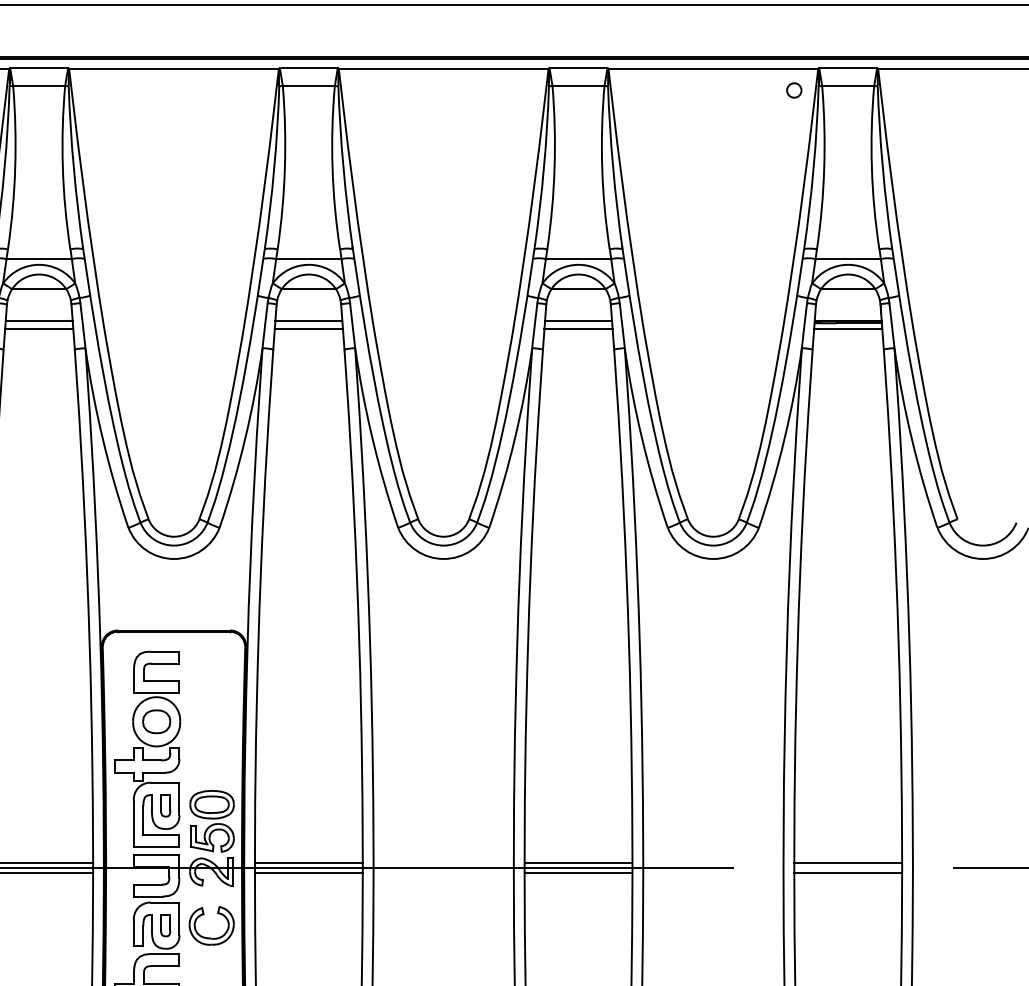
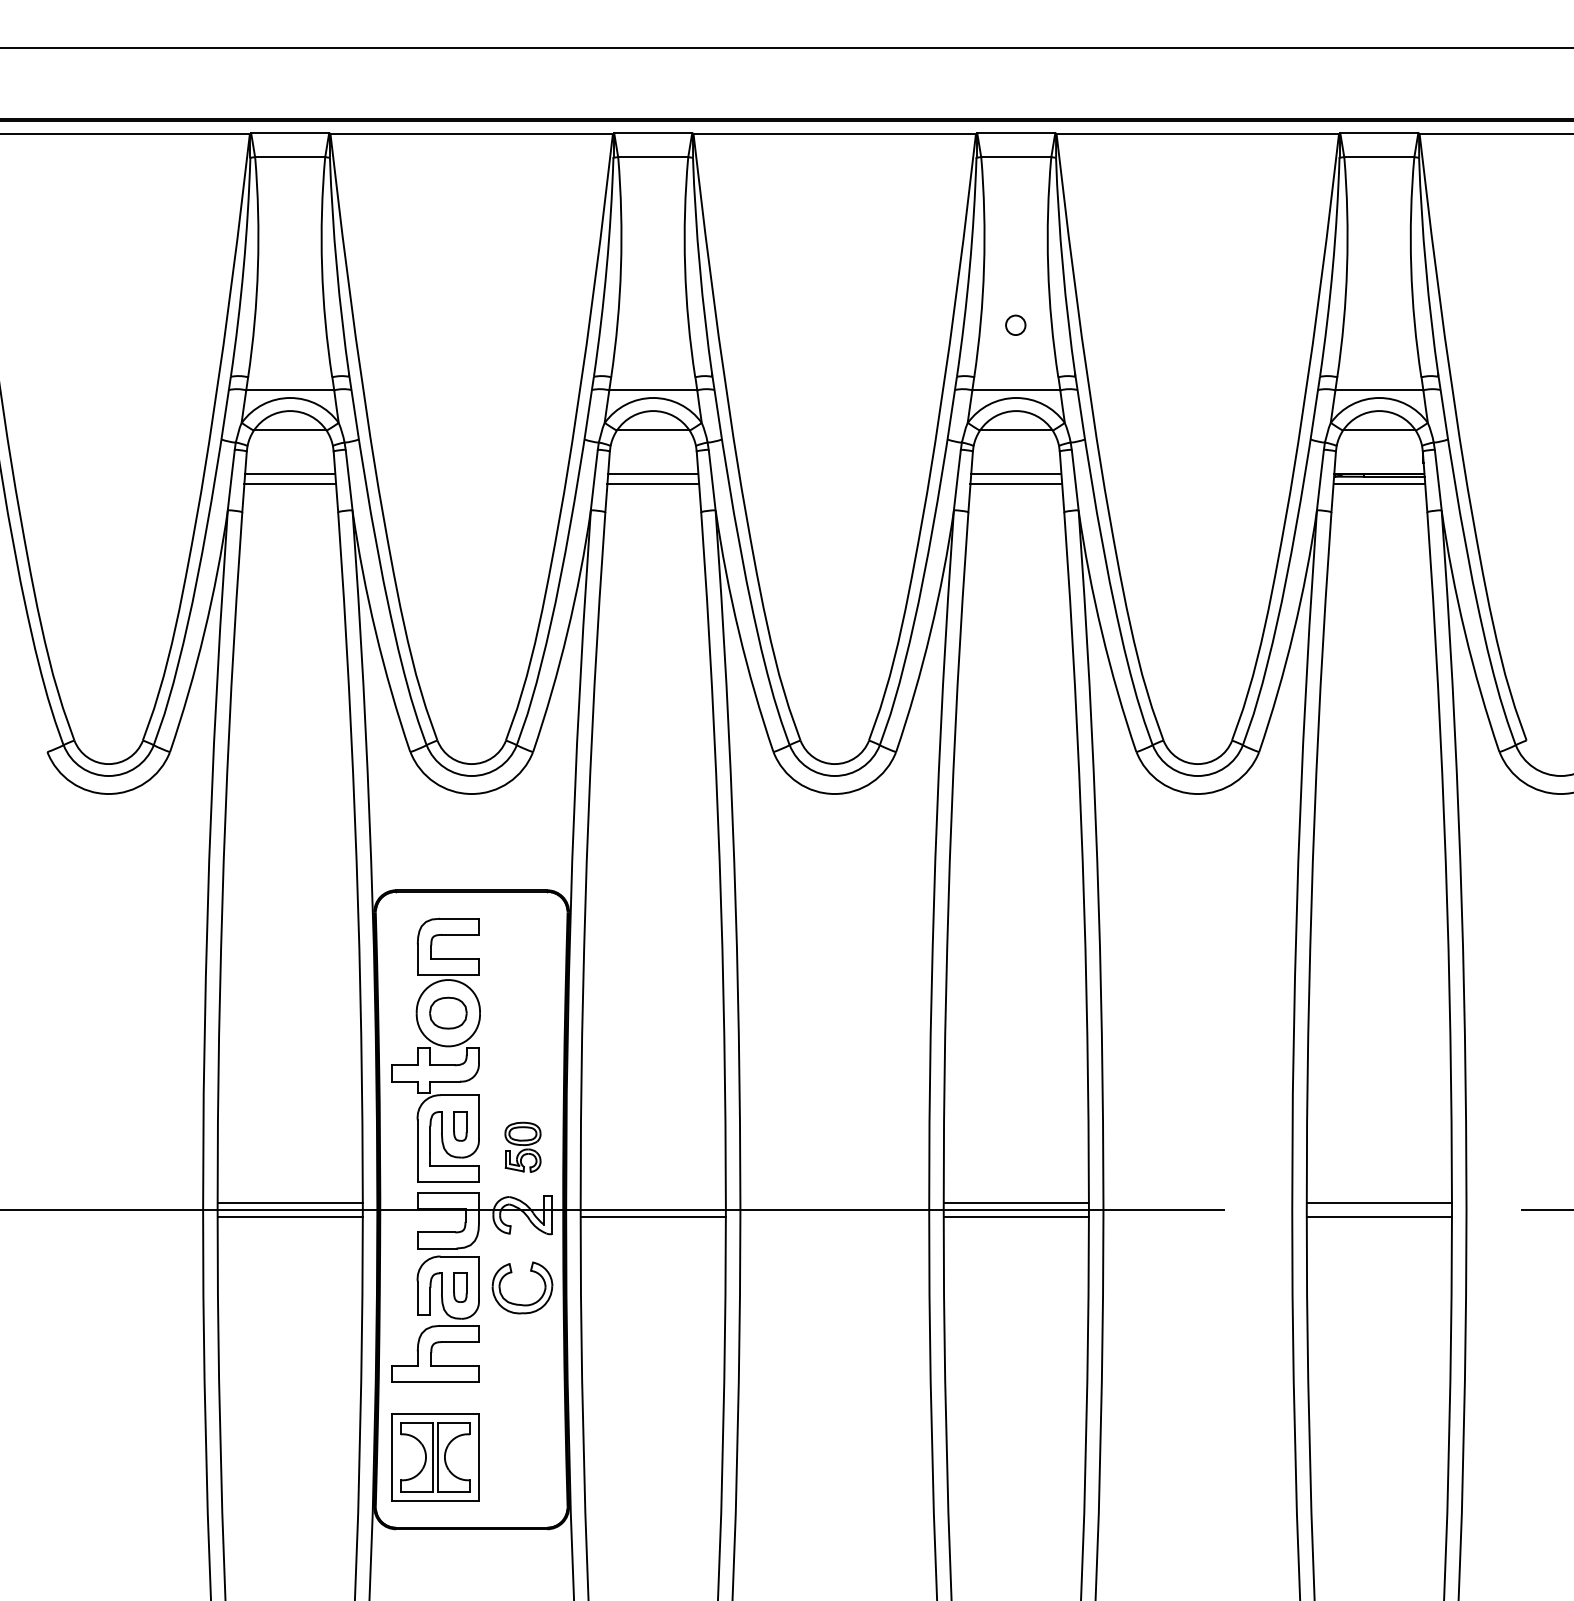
circle: (794, 89) -> (1015, 324), moved
part: (211, 821) -> (522, 1147), size x0.6
line: (308, 862) -> (652, 1202), removed

